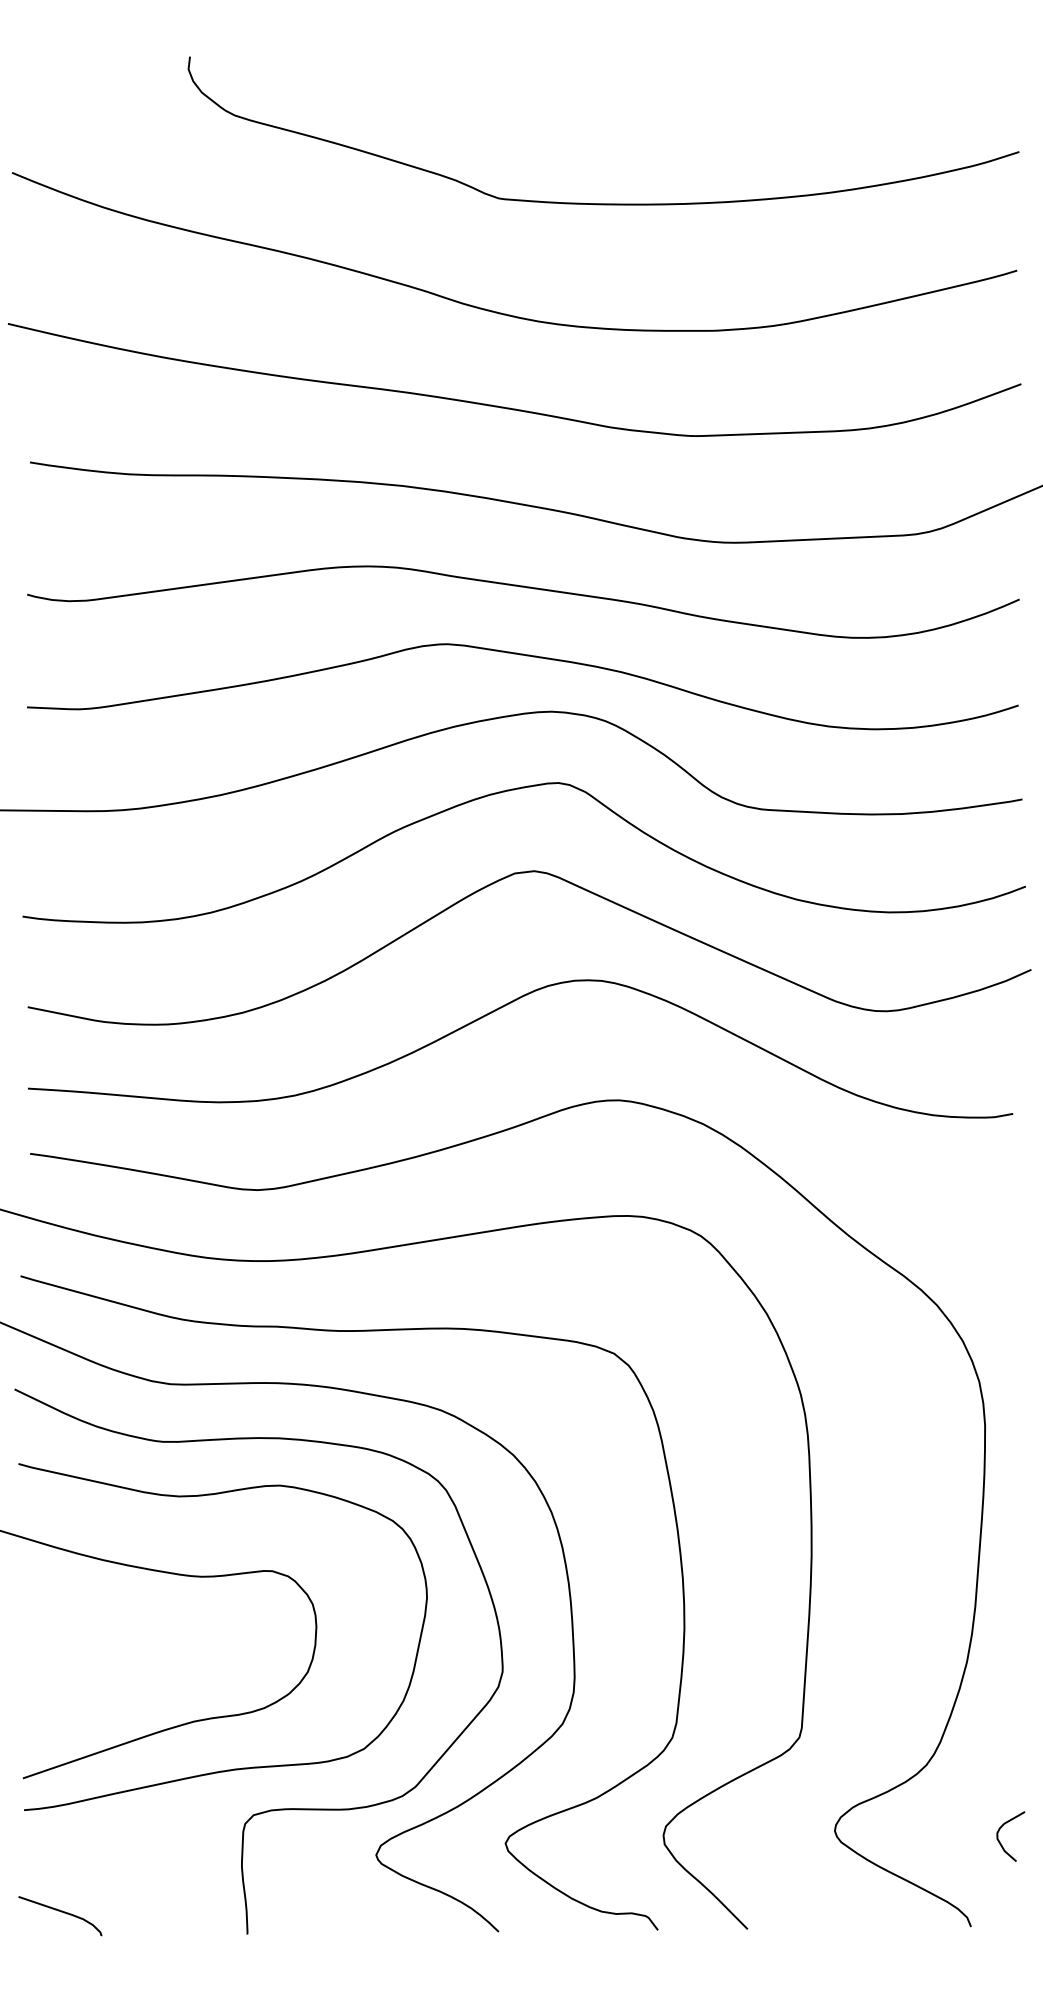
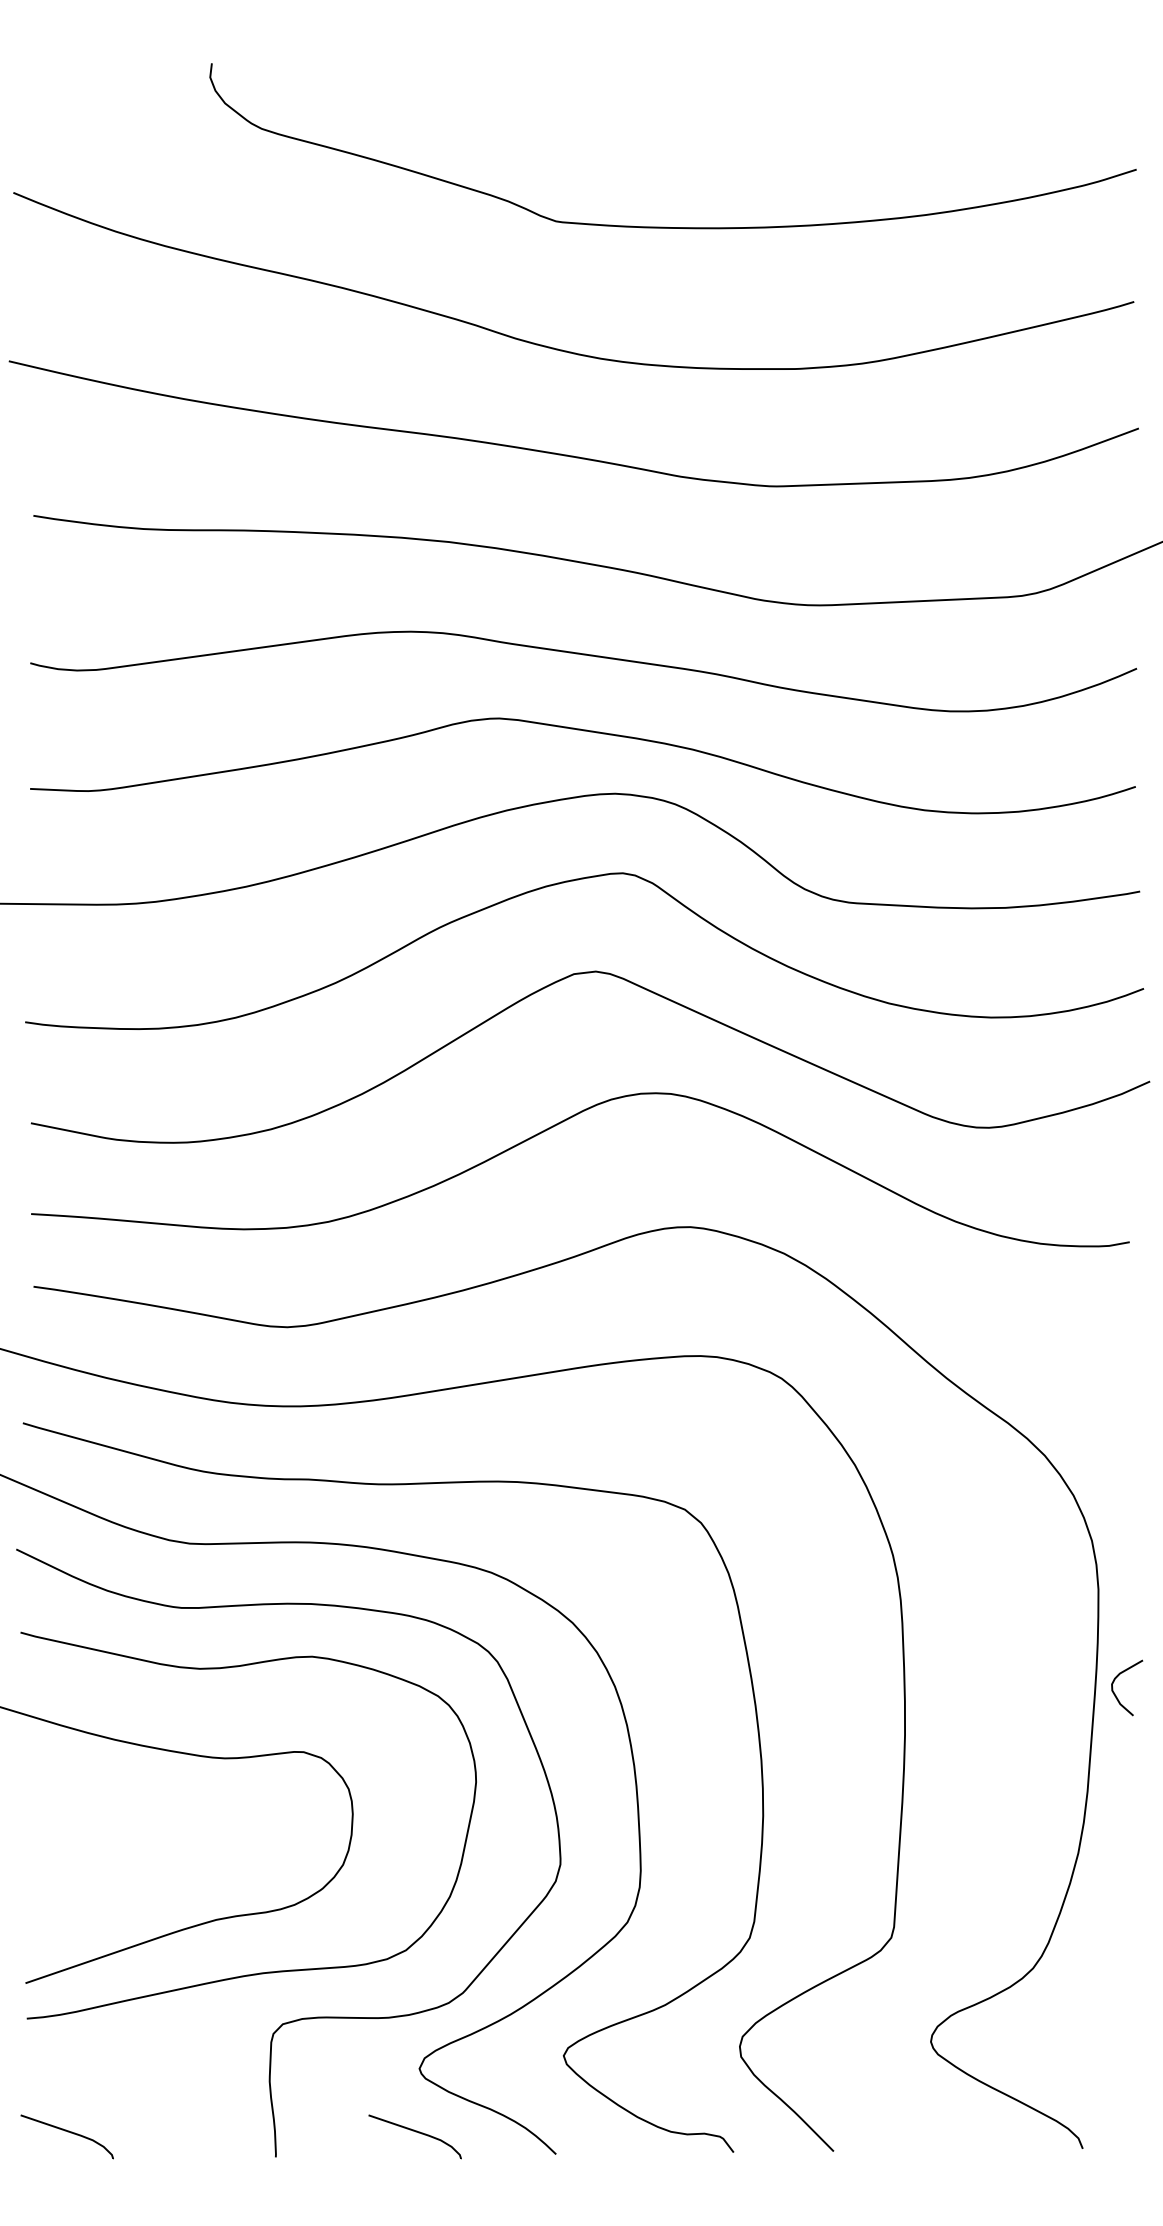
curve: (1000, 1841) -> (1115, 1693), moved
curve: (373, 1912) -> (416, 2132), added

